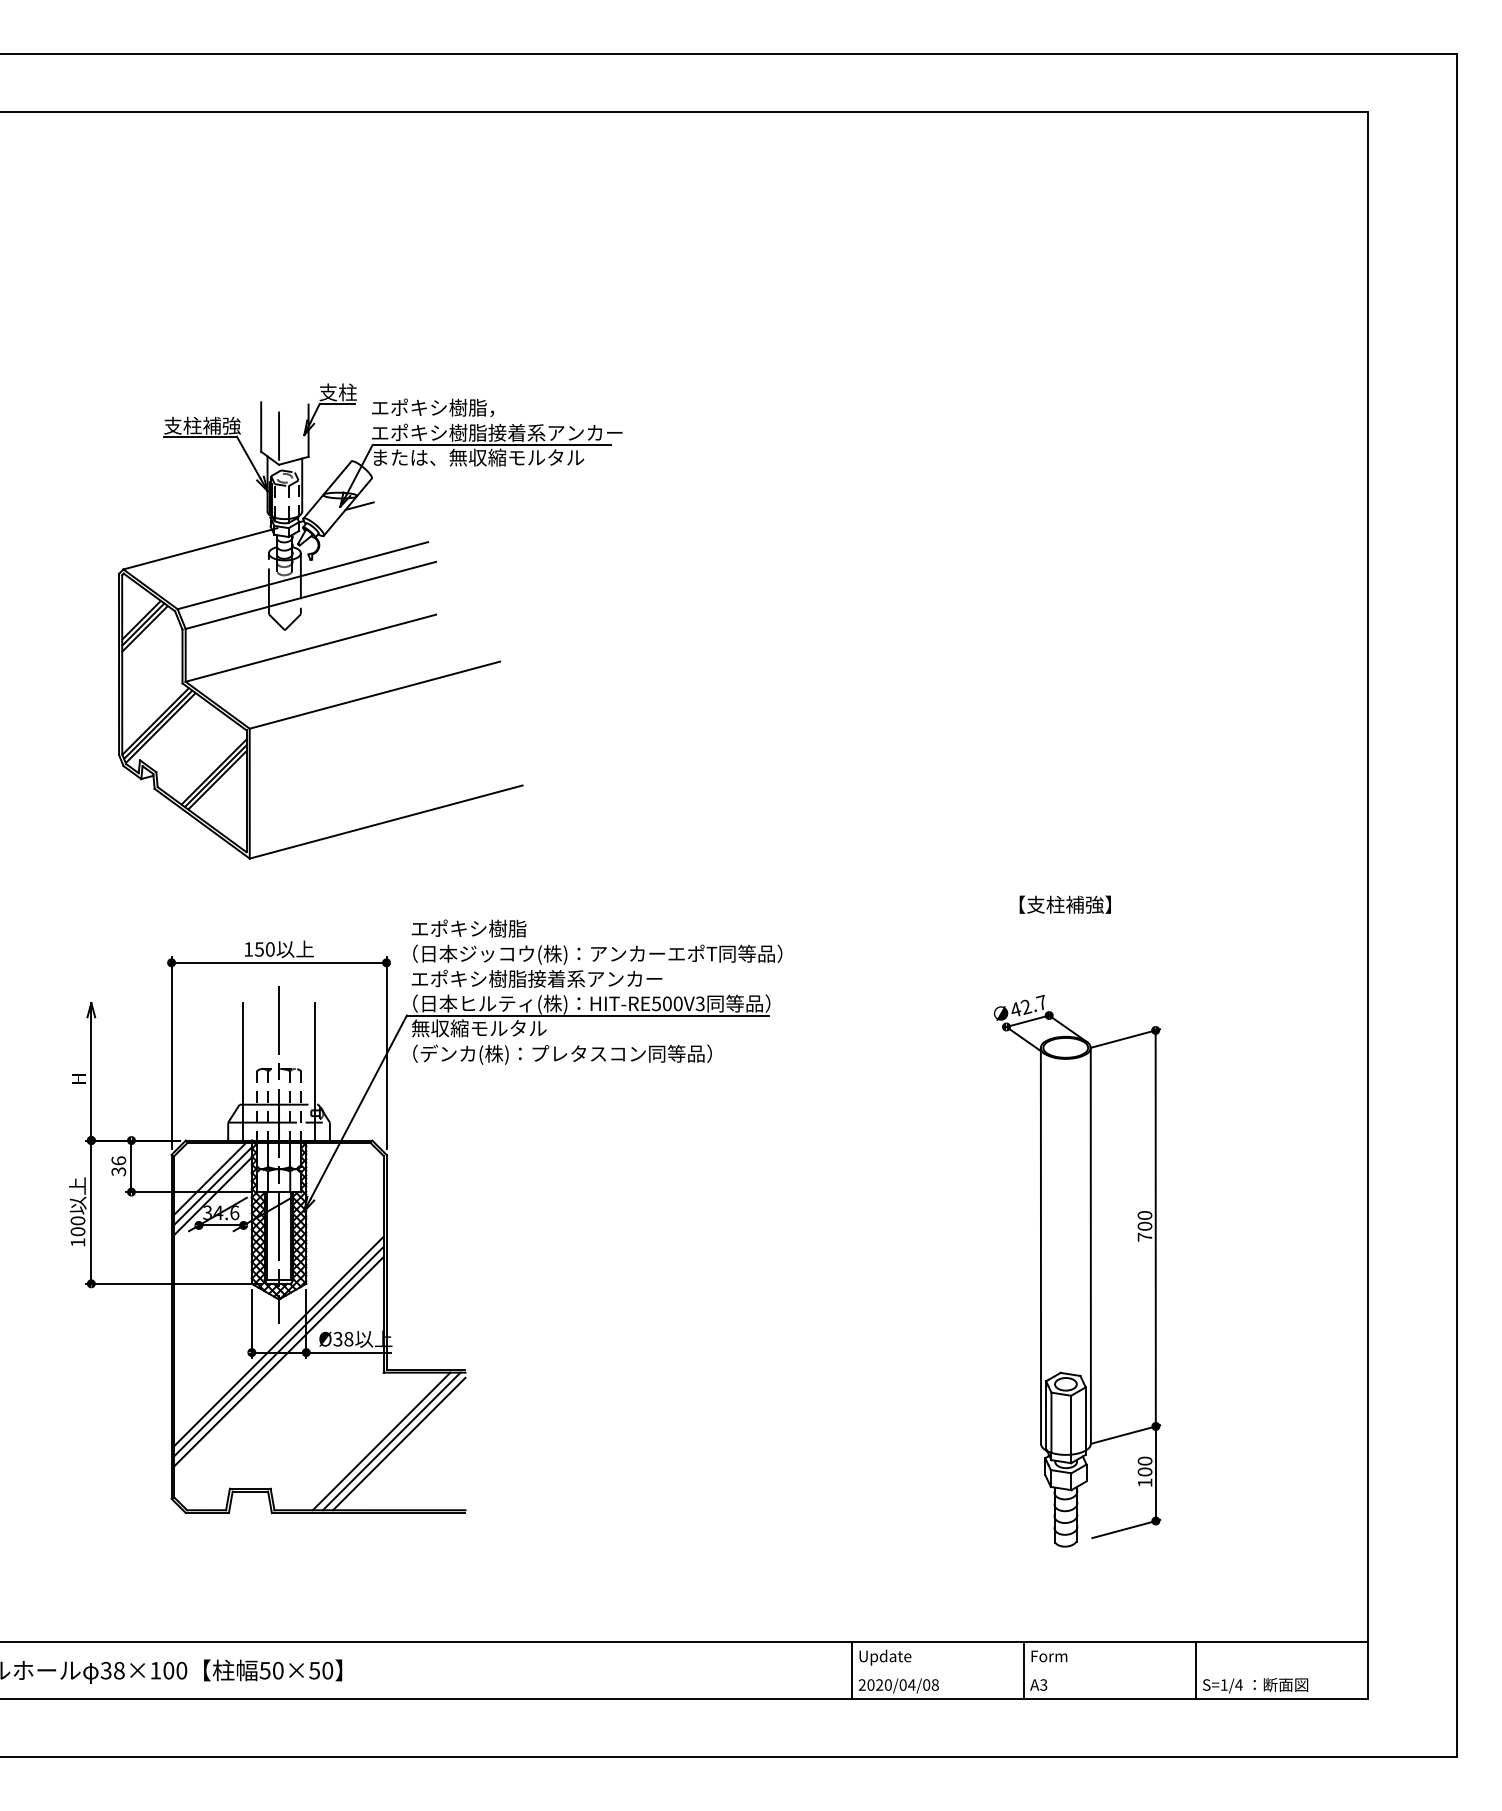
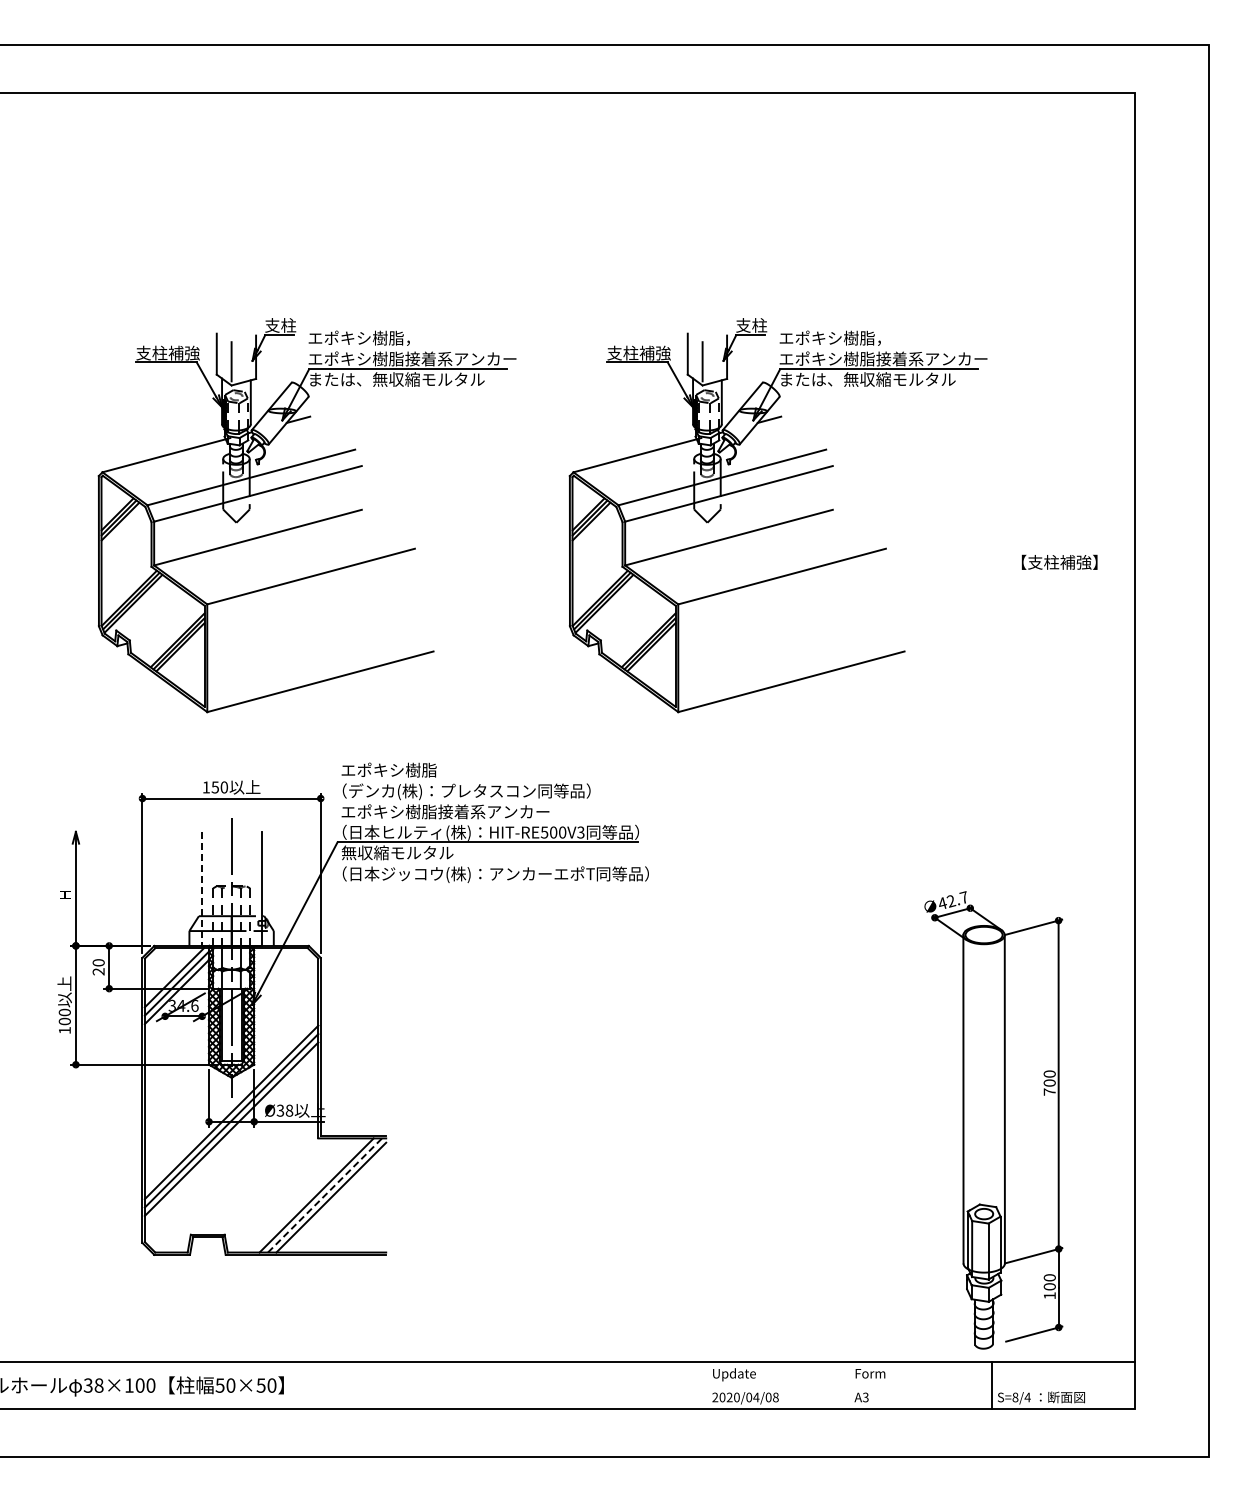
part: (940, 629) -> (780, 522), added
text: (1065, 903) -> (1059, 561), moved
text: (600, 954) -> (498, 791), （日本ジッコウ(株)：アンカーエポT同等品） -> （デンカ(株)：プレタスコン同等品）
text: (600, 1054) -> (498, 874), （デンカ(株)：プレタスコン同等品） -> （日本ジッコウ(株)：アンカーエポT同等品）
line: (242, 1072) -> (201, 889), solid -> dashed
text: (118, 1166) -> (98, 967), 36 -> 20
part: (1077, 1271) -> (993, 1120), moved
line: (392, 1441) -> (325, 1195), solid -> dashed
line: (851, 1670) -> (706, 1385), removed
line: (1024, 1670) -> (849, 1385), removed
text: (1224, 1685) -> (1015, 1397), S=1/4 -> S=8/4

